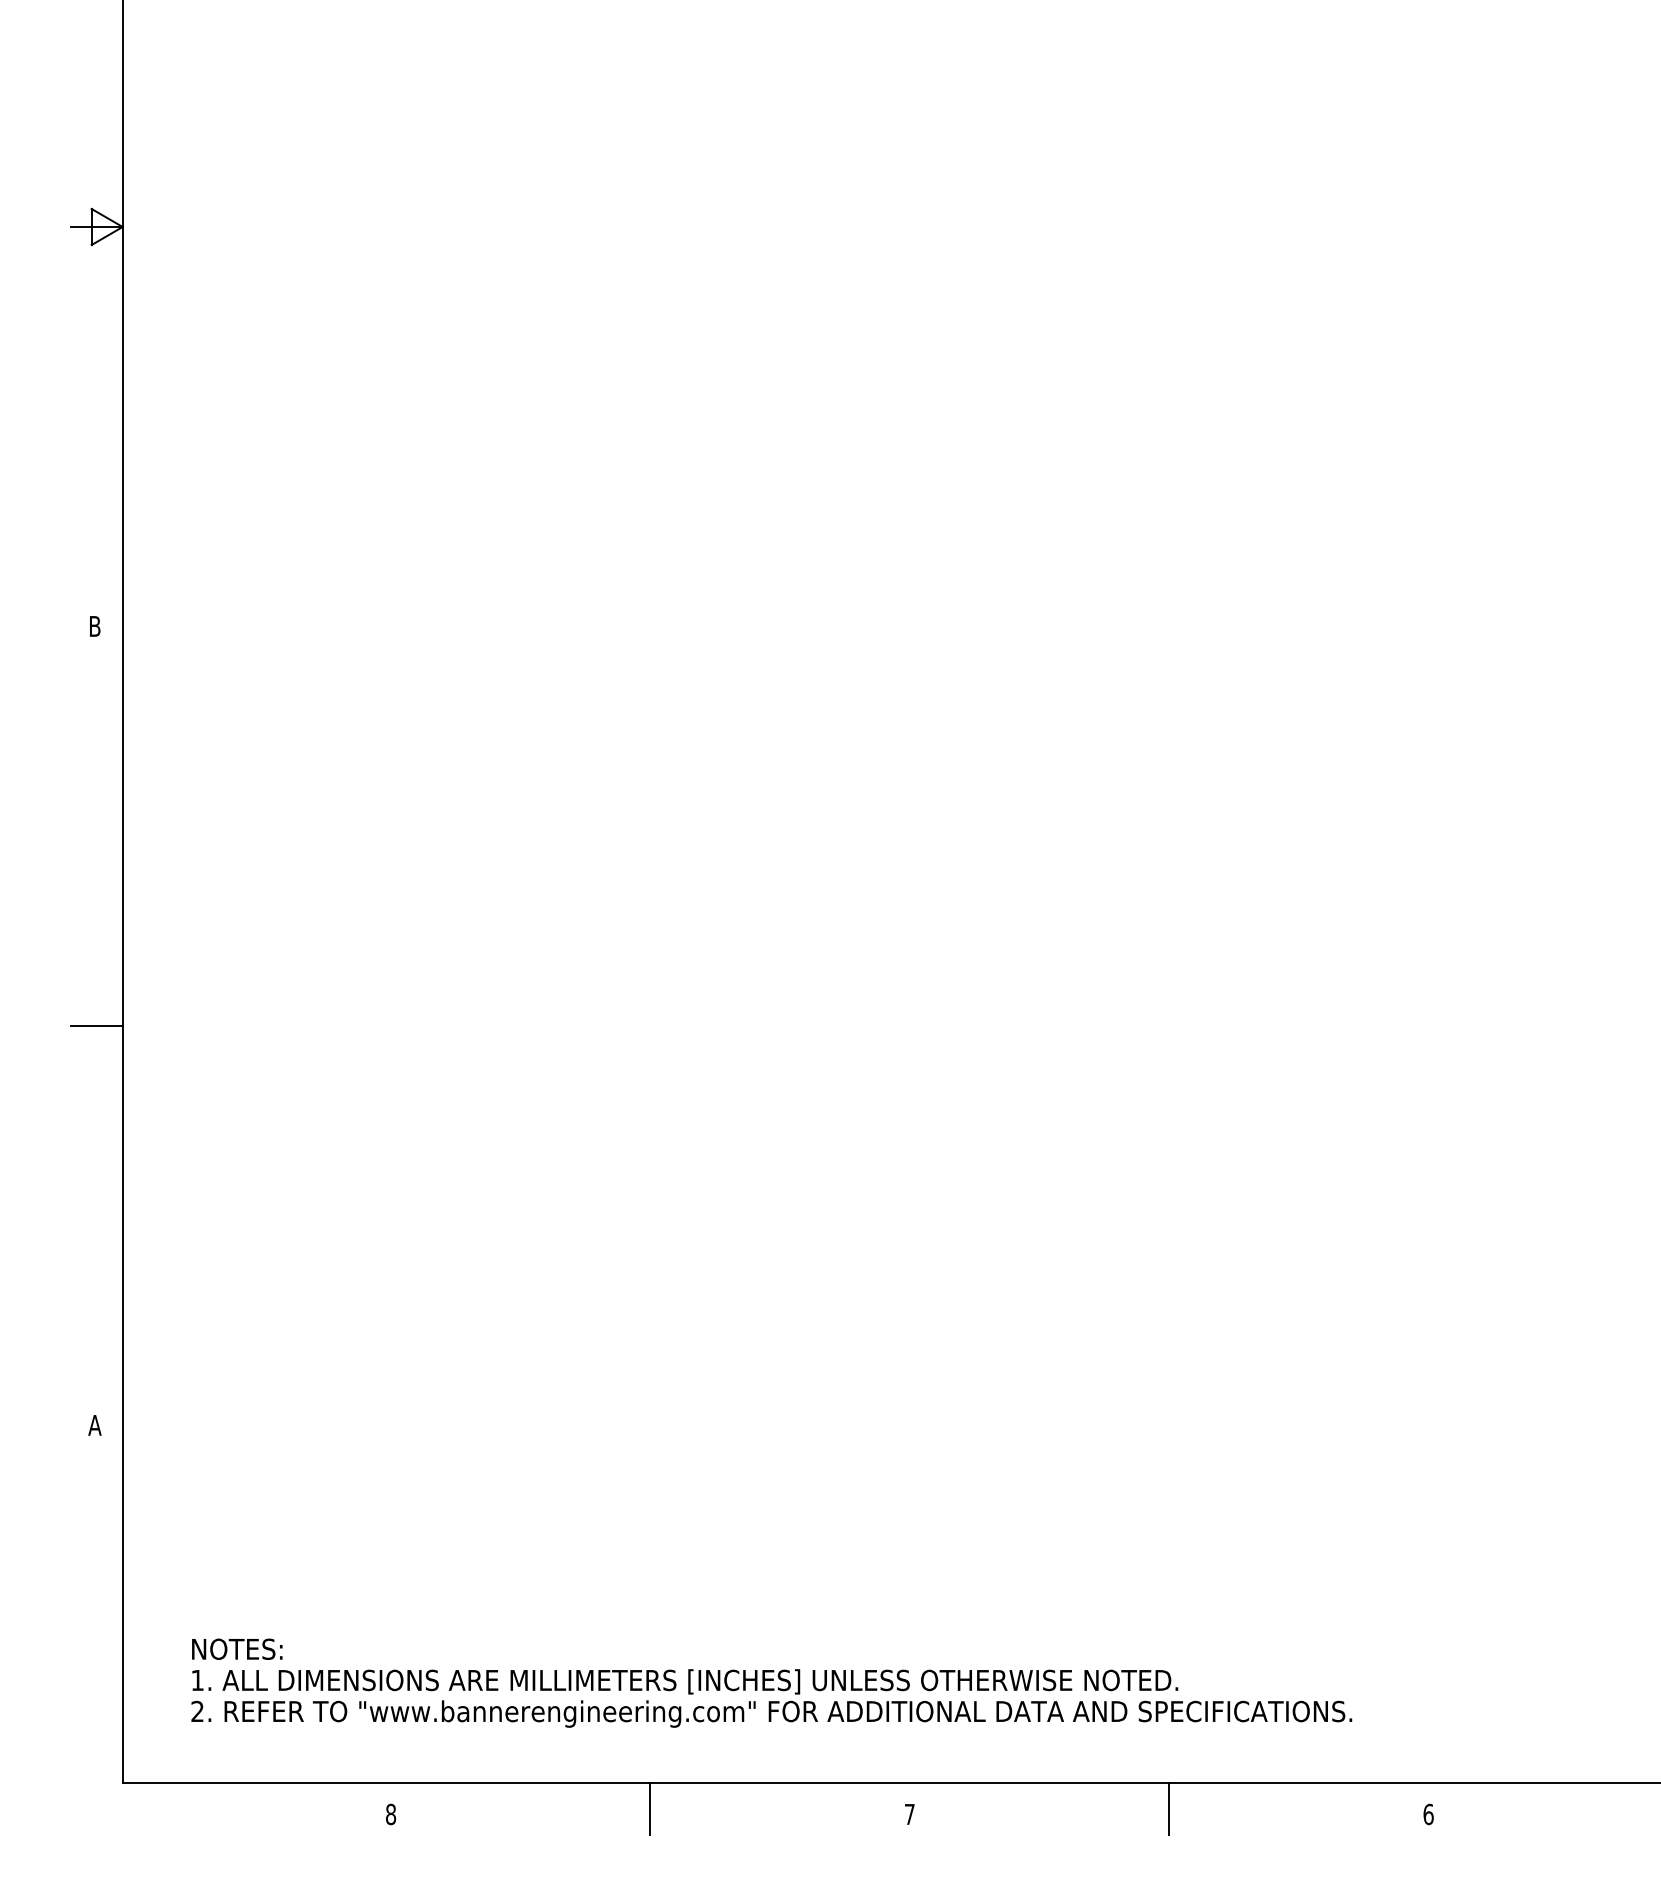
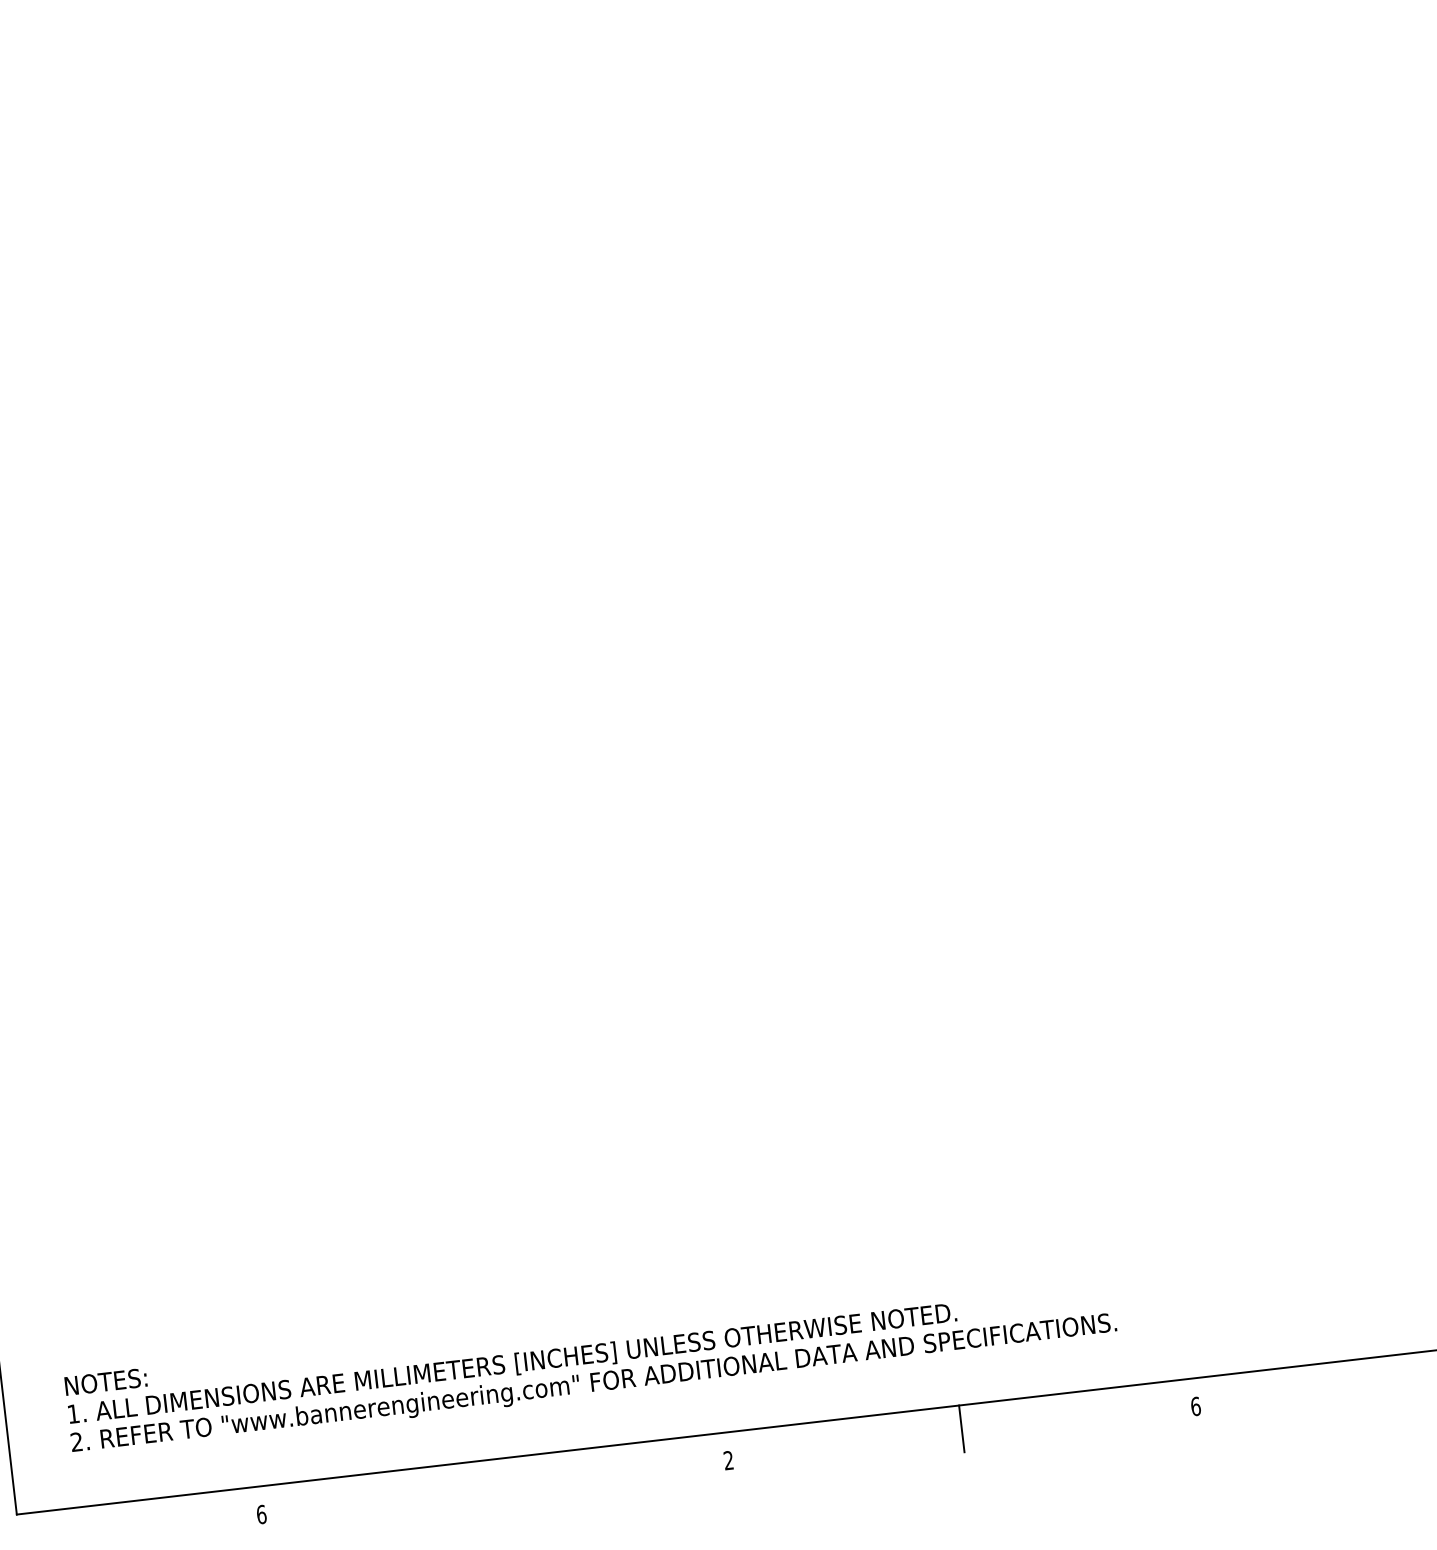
line: (650, 1809) -> (494, 1483), removed
text: (391, 1813) -> (261, 1513), 8 -> 6
text: (909, 1813) -> (728, 1459), 7 -> 2

